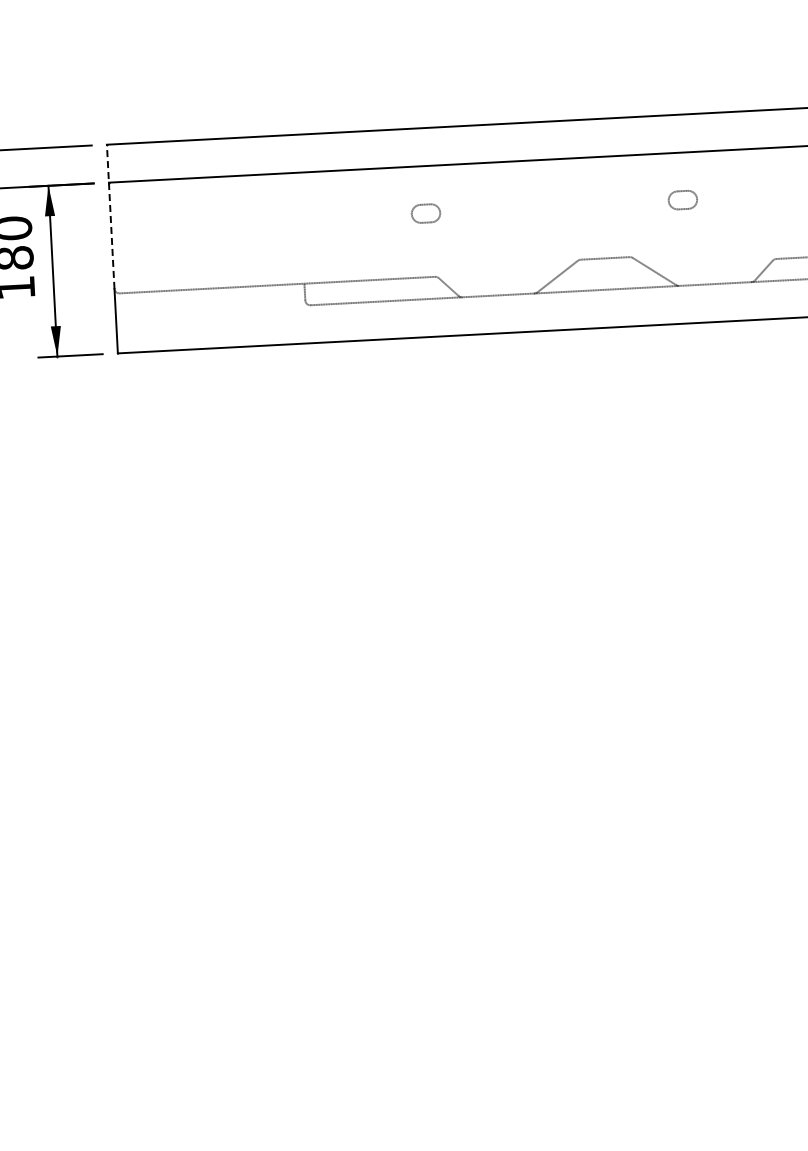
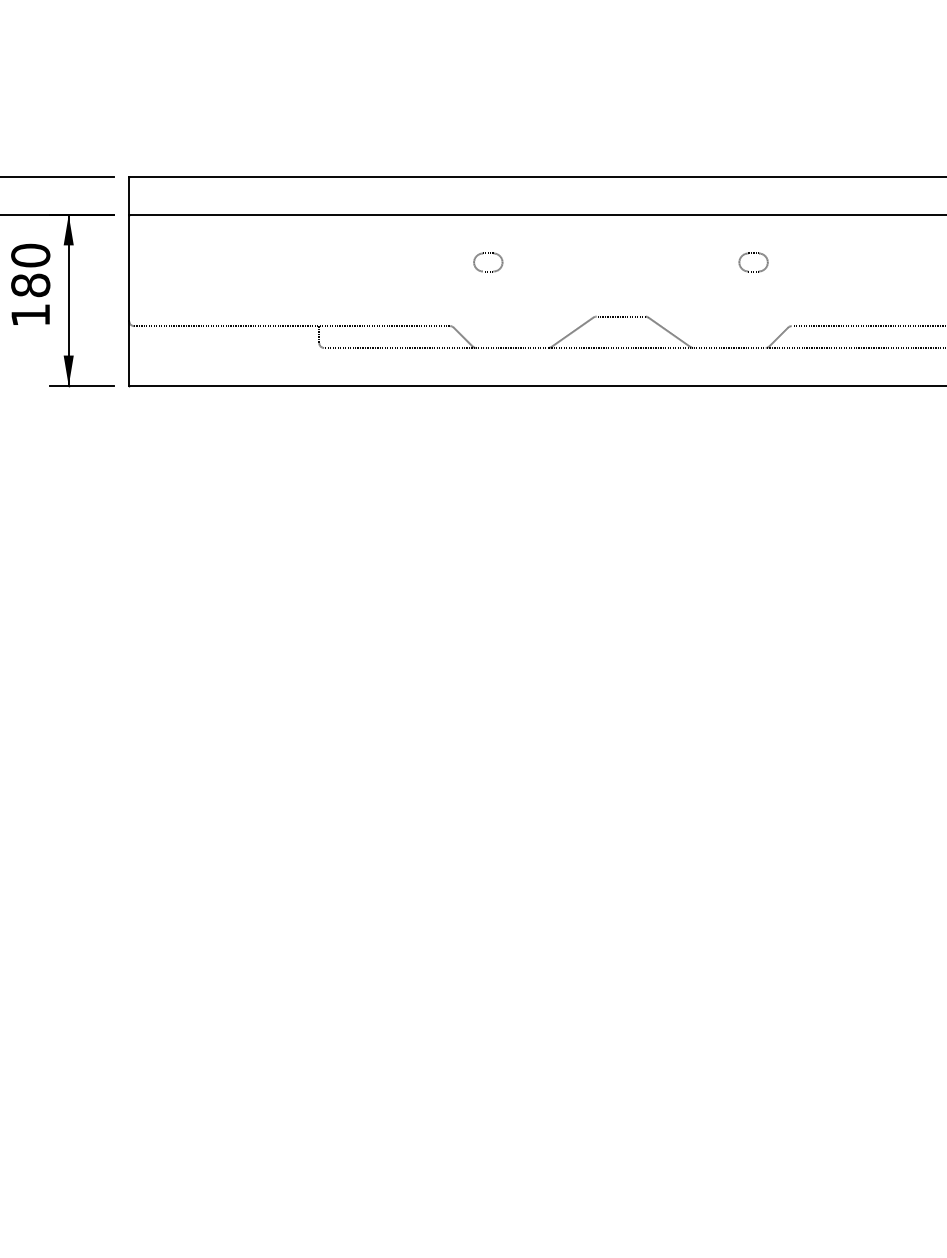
part: (682, 191) -> (753, 253), moved
part: (425, 204) -> (488, 253), moved
line: (110, 216) -> (129, 248), dashed -> solid

